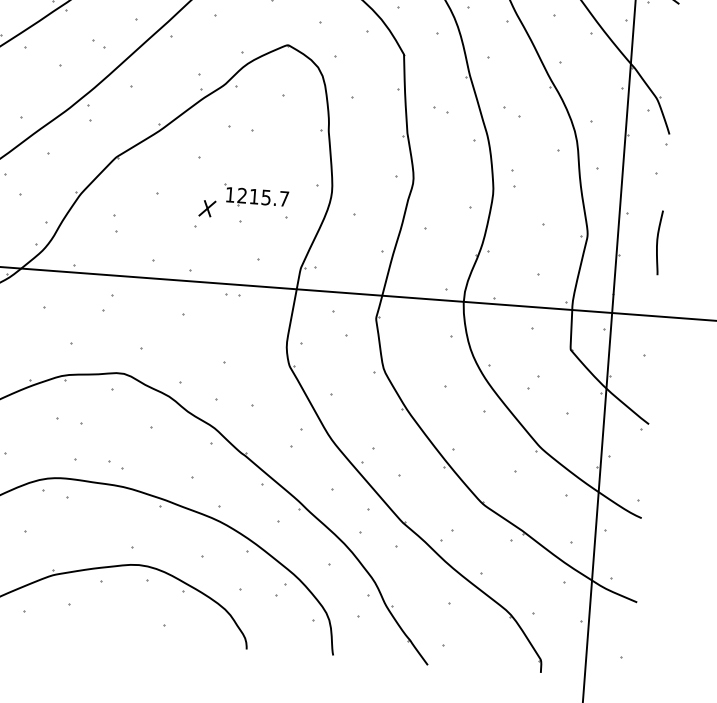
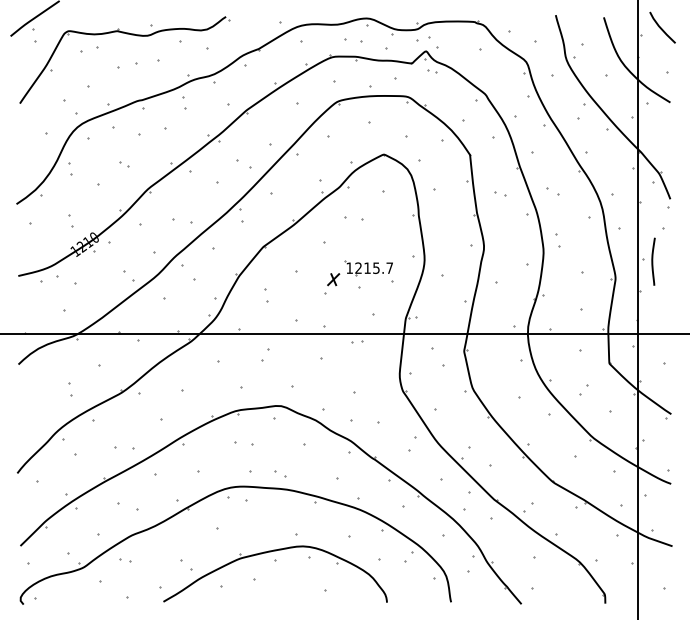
part: (98, 44) -> (244, 164), size x1.6
curve: (658, 242) -> (653, 261), moved

